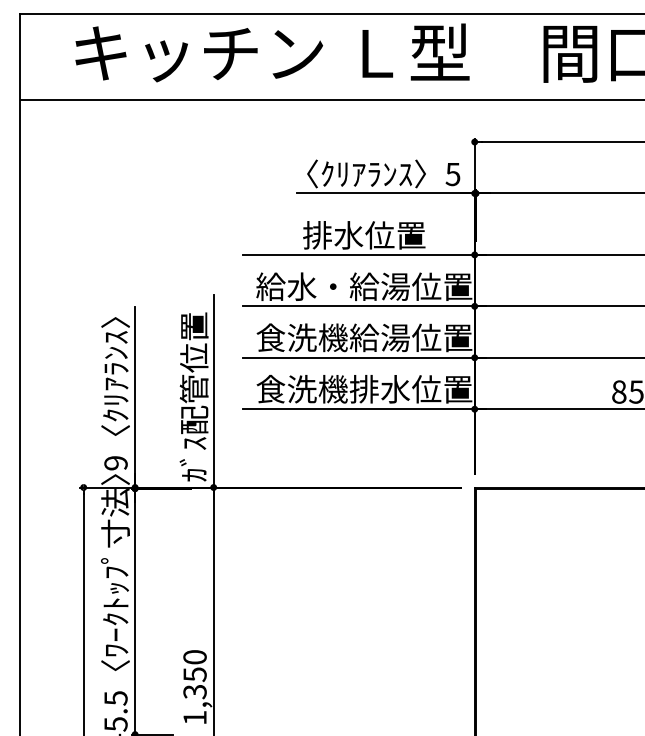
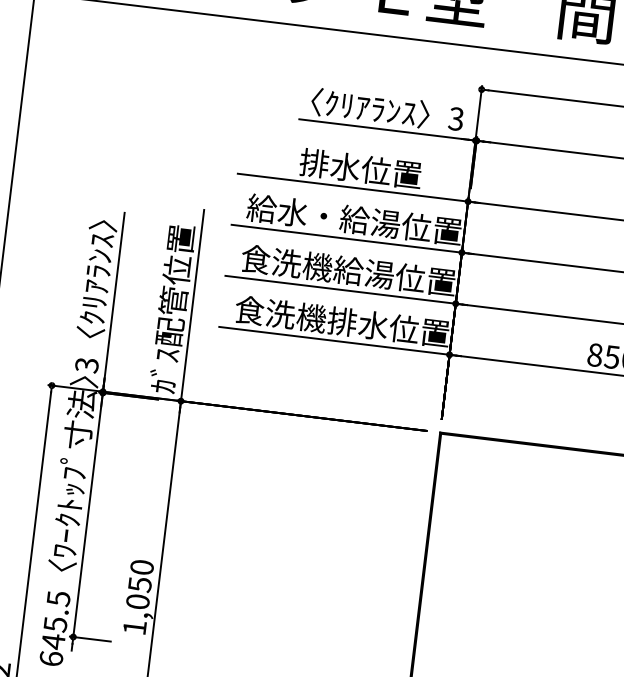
text: (453, 173) -> (456, 118), 5 -> 3
text: (115, 463) -> (86, 365), 9 -> 3
text: (194, 691) -> (137, 601), 1,350 -> 1,050

